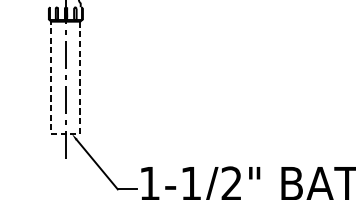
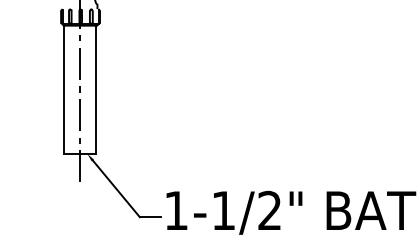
line: (64, 133) -> (79, 153), dashed -> solid

